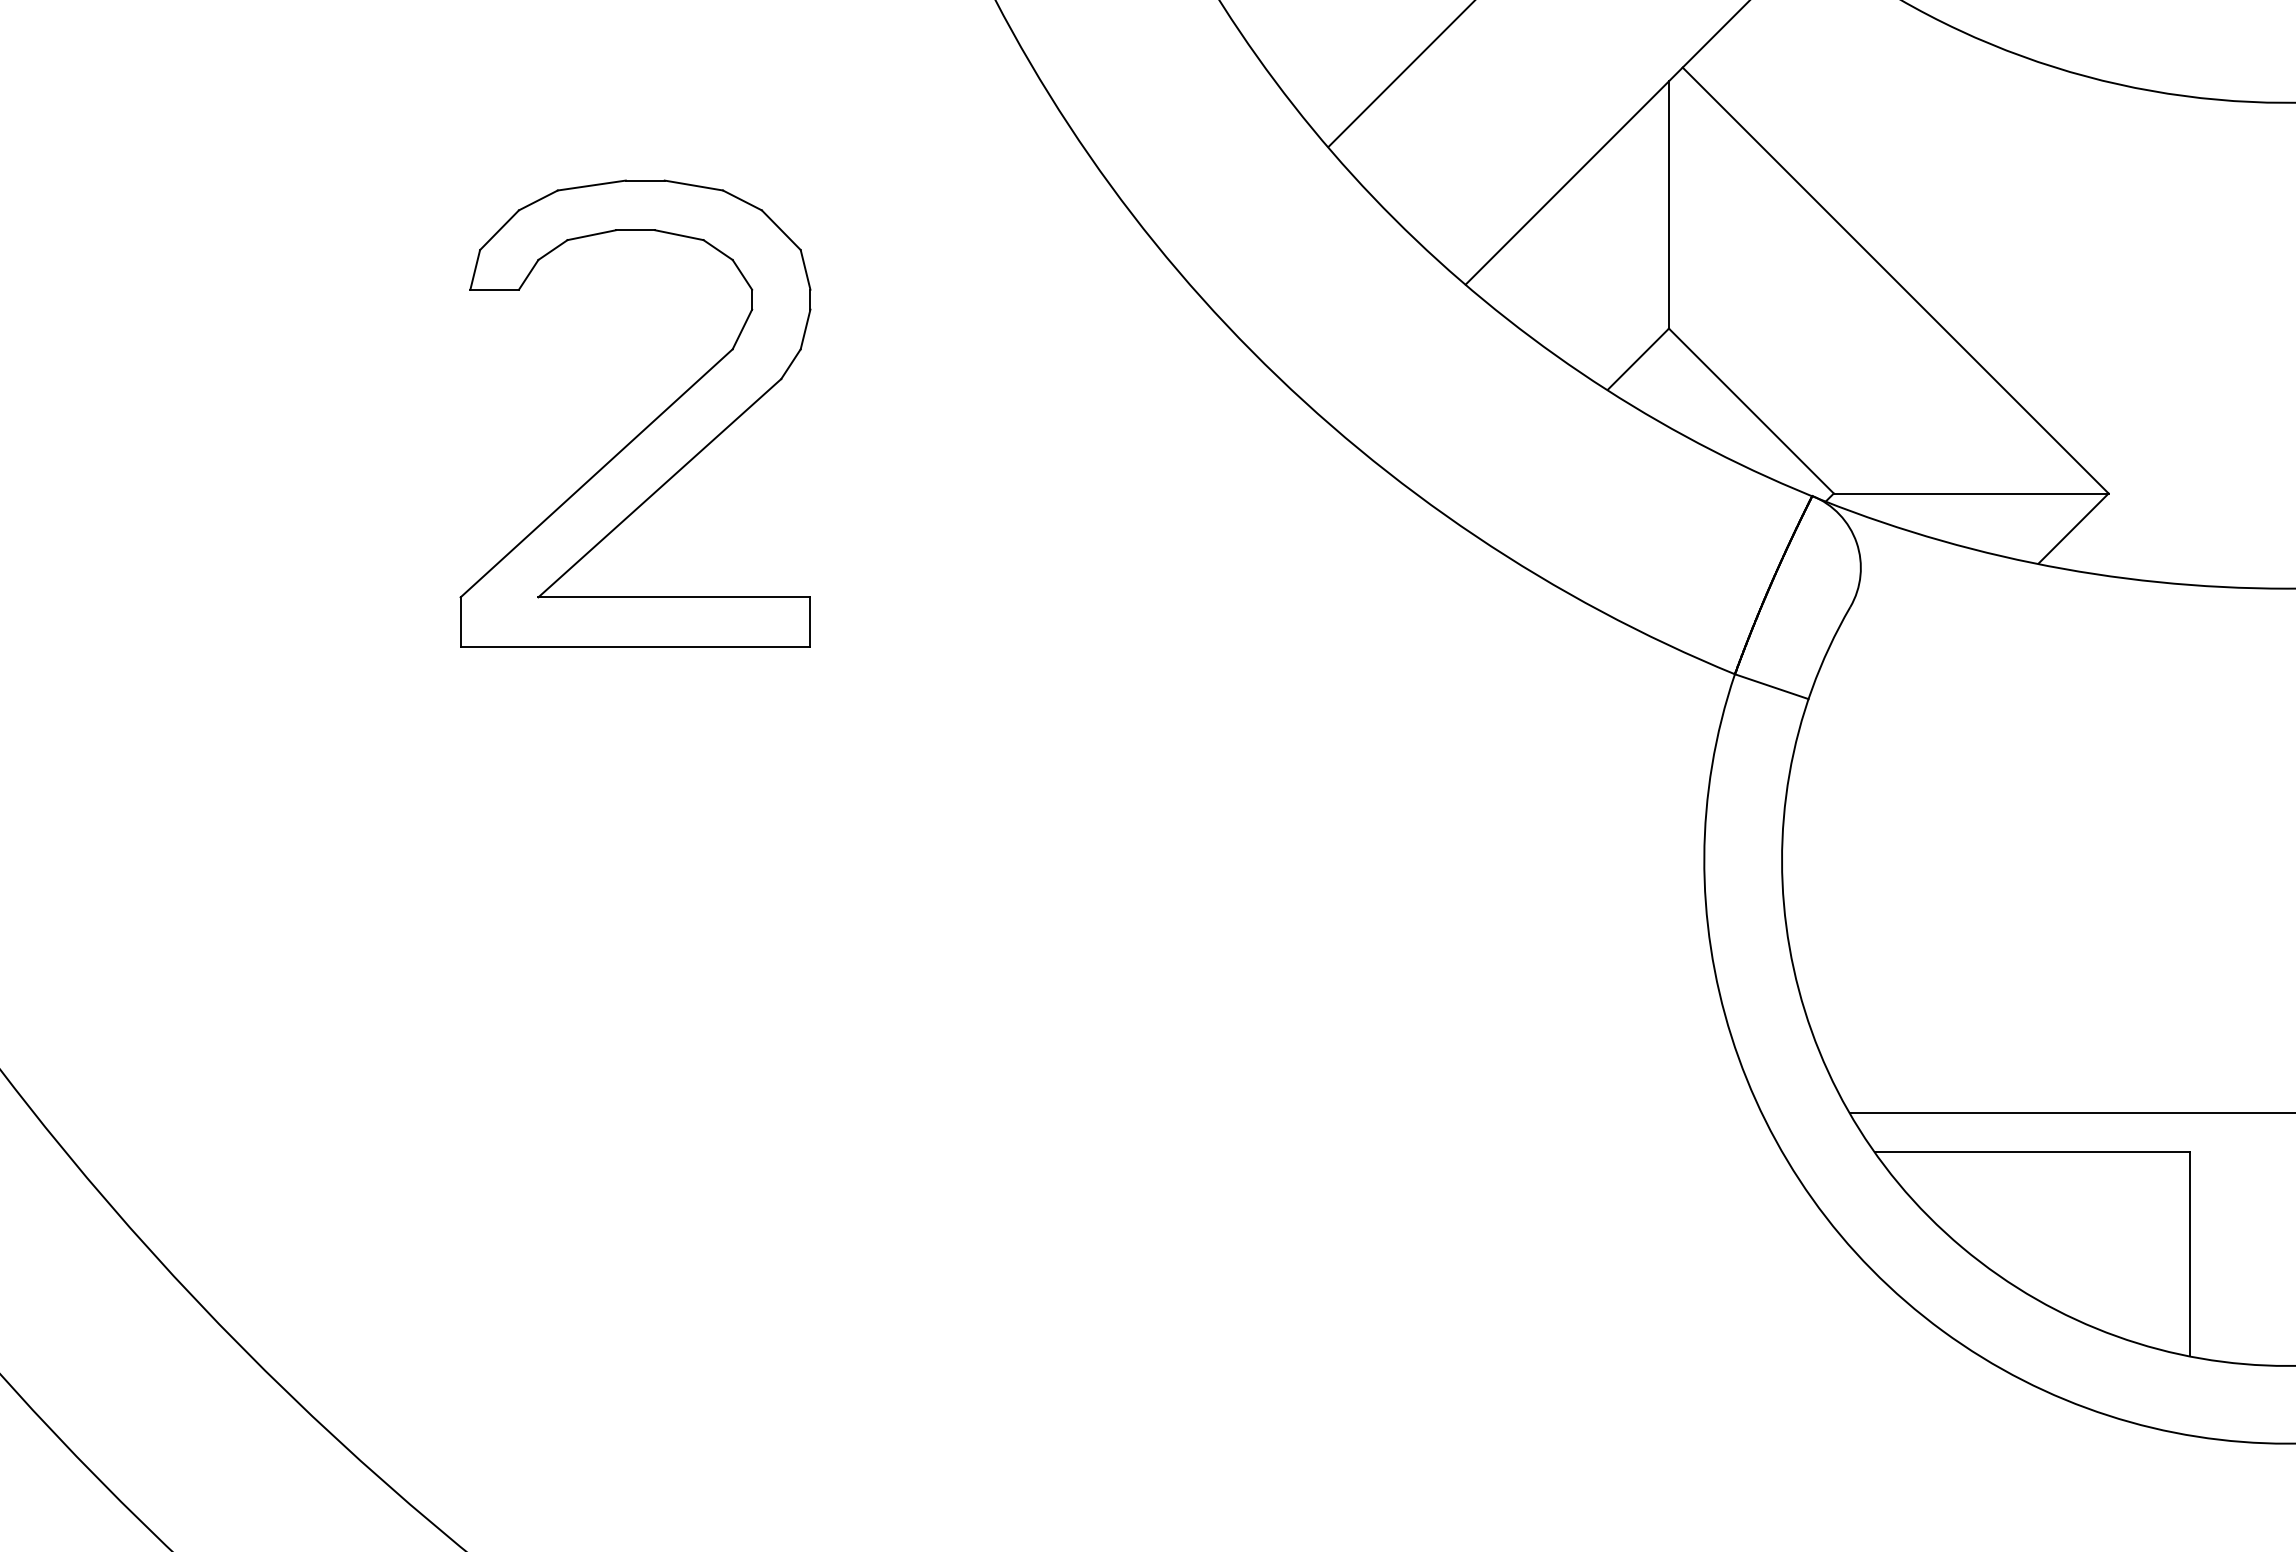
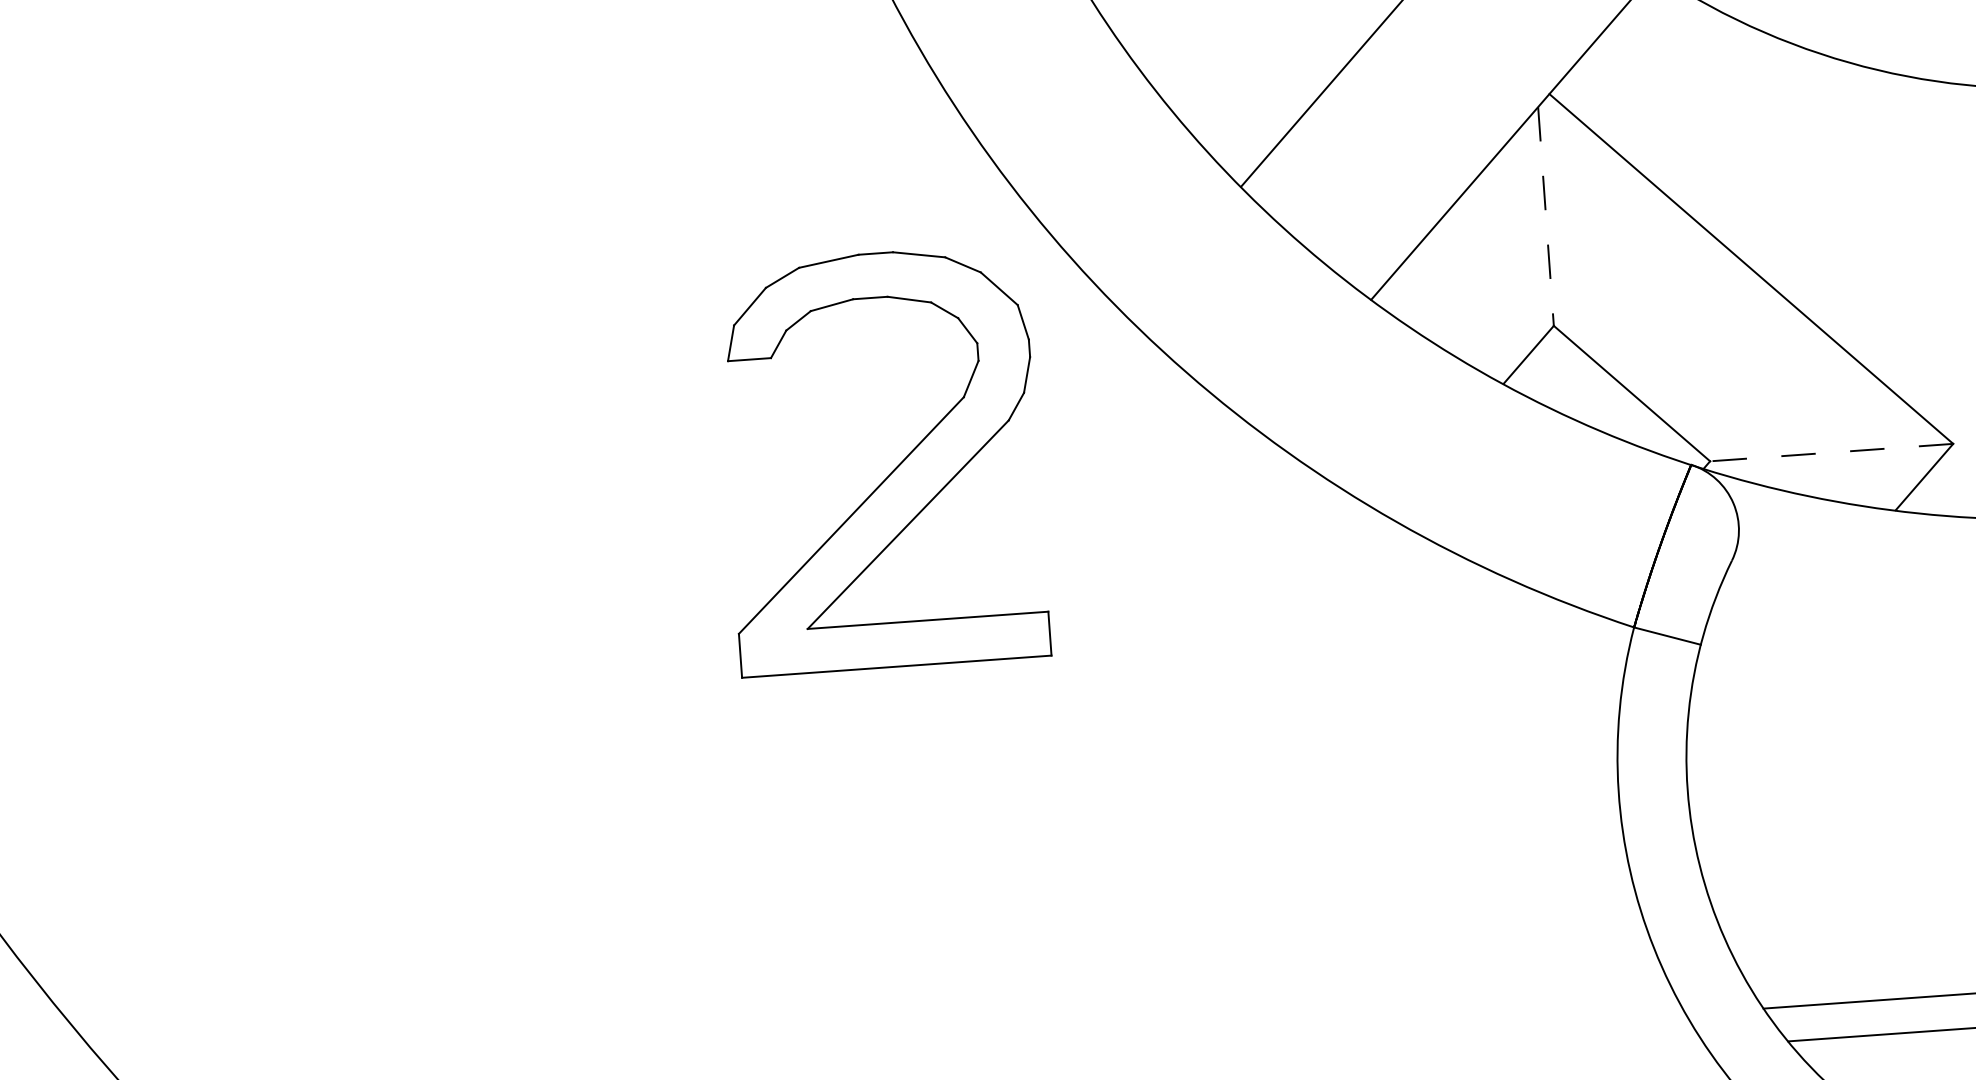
line: (1668, 204) -> (1545, 216), solid -> dashed
part: (647, 425) -> (893, 470), moved
line: (1970, 493) -> (1831, 452), solid -> dashed

